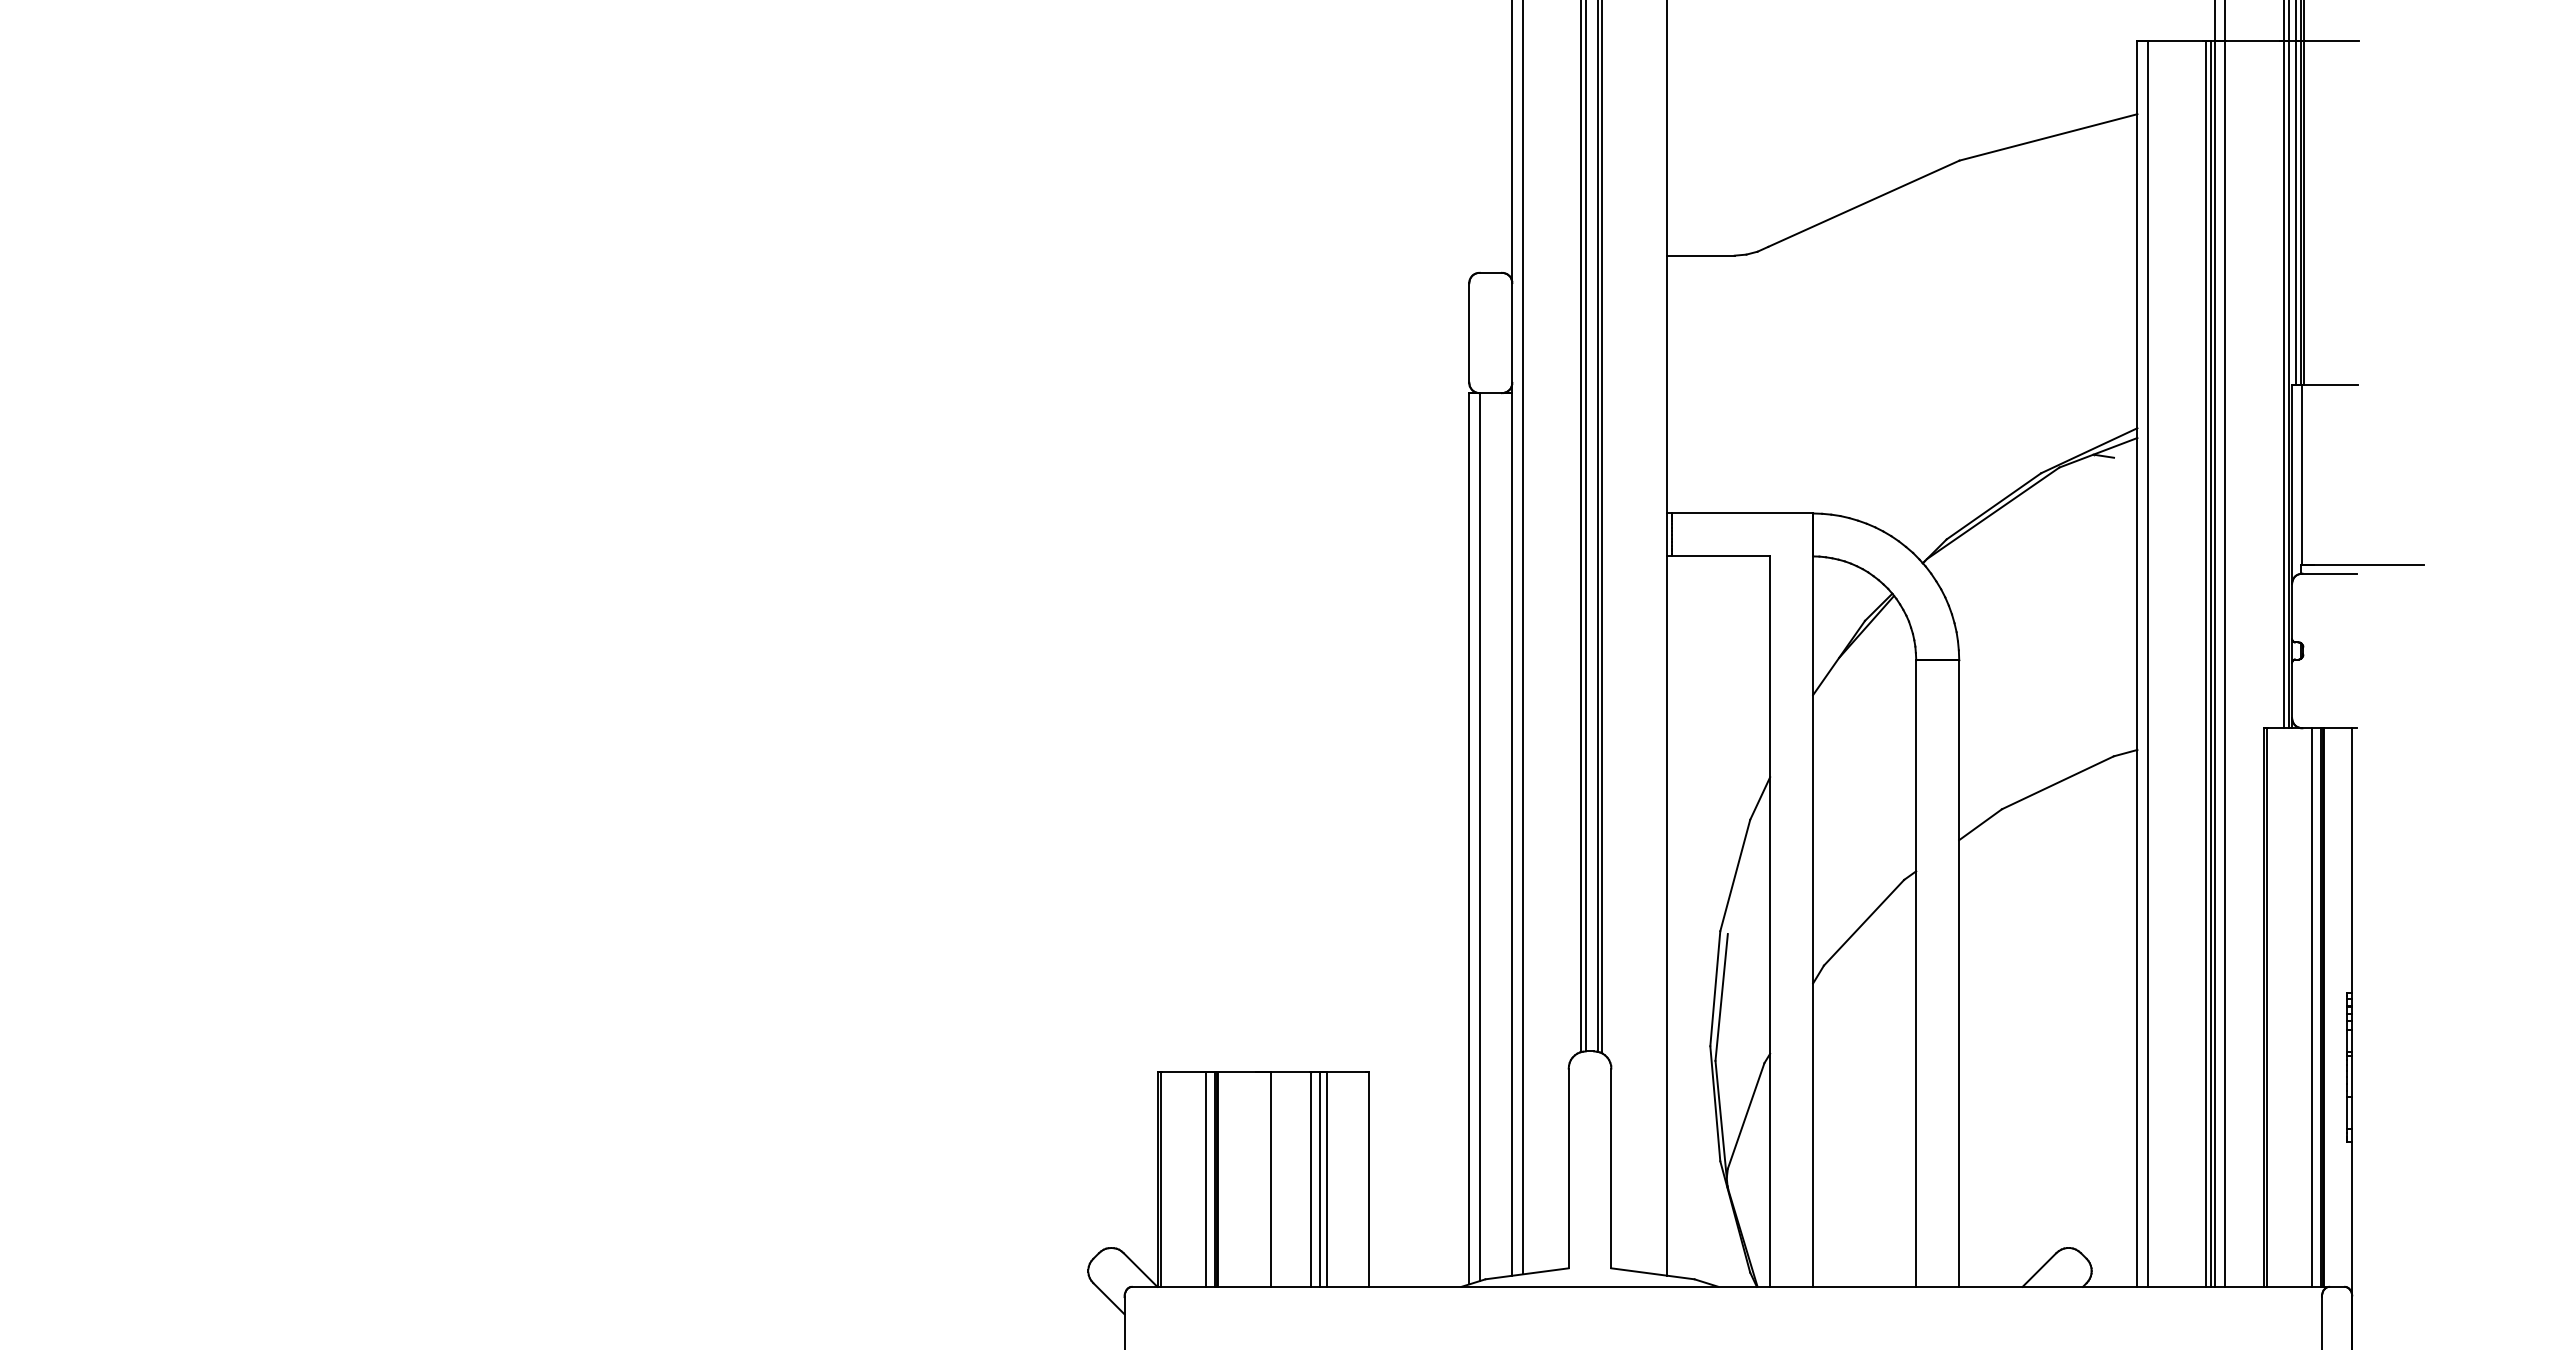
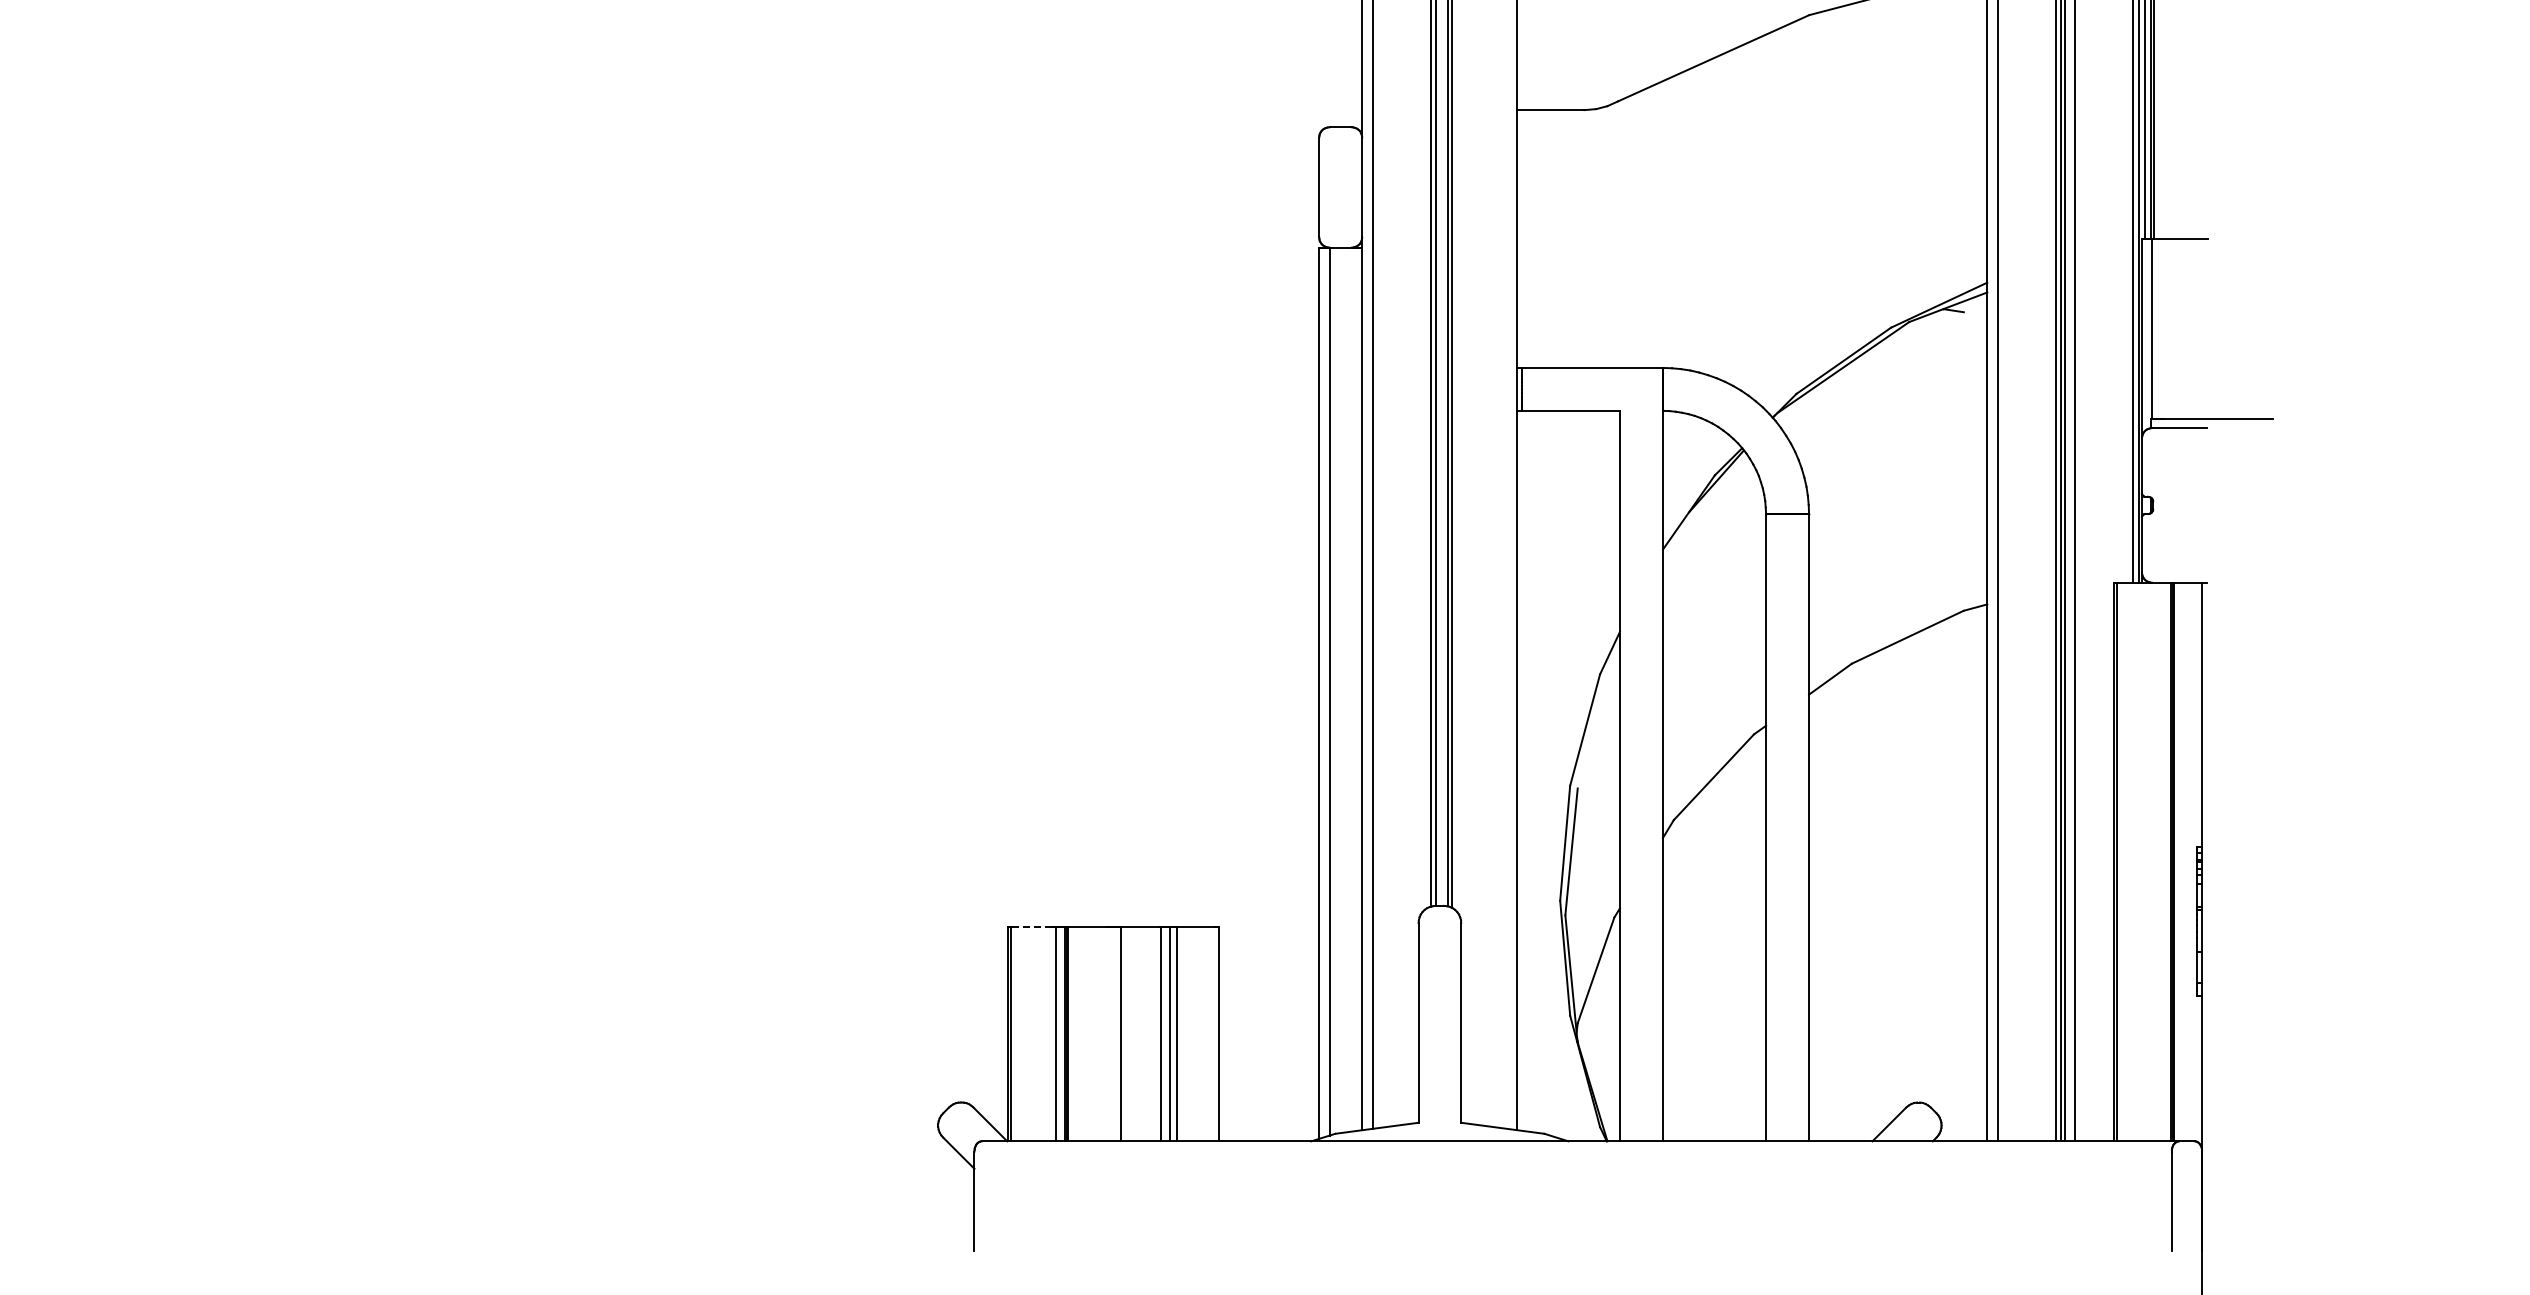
line: (2311, 1007) -> (2161, 861), removed
line: (1181, 1072) -> (1031, 926), solid -> dashed

